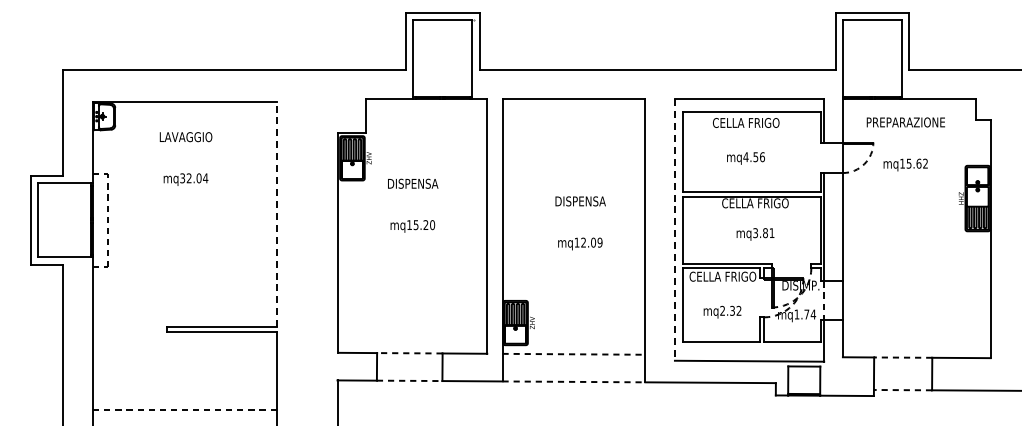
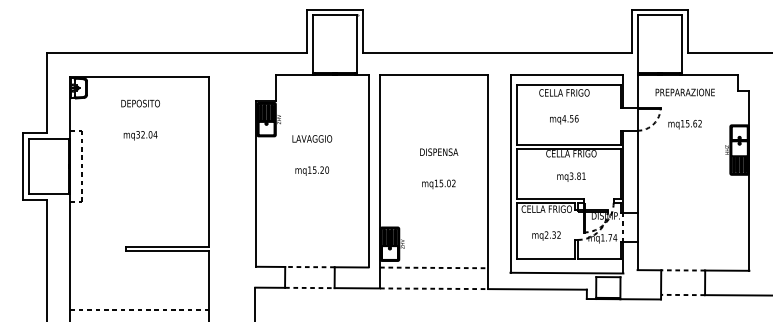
text: (185, 137) -> (140, 103), LAVAGGIO -> DEPOSITO
text: (412, 183) -> (311, 138), DISPENSA -> LAVAGGIO
line: (276, 214) -> (209, 162), dashed -> solid
line: (674, 229) -> (510, 173), dashed -> solid
text: (591, 242) -> (447, 183), mq12.09 -> mq15.02

